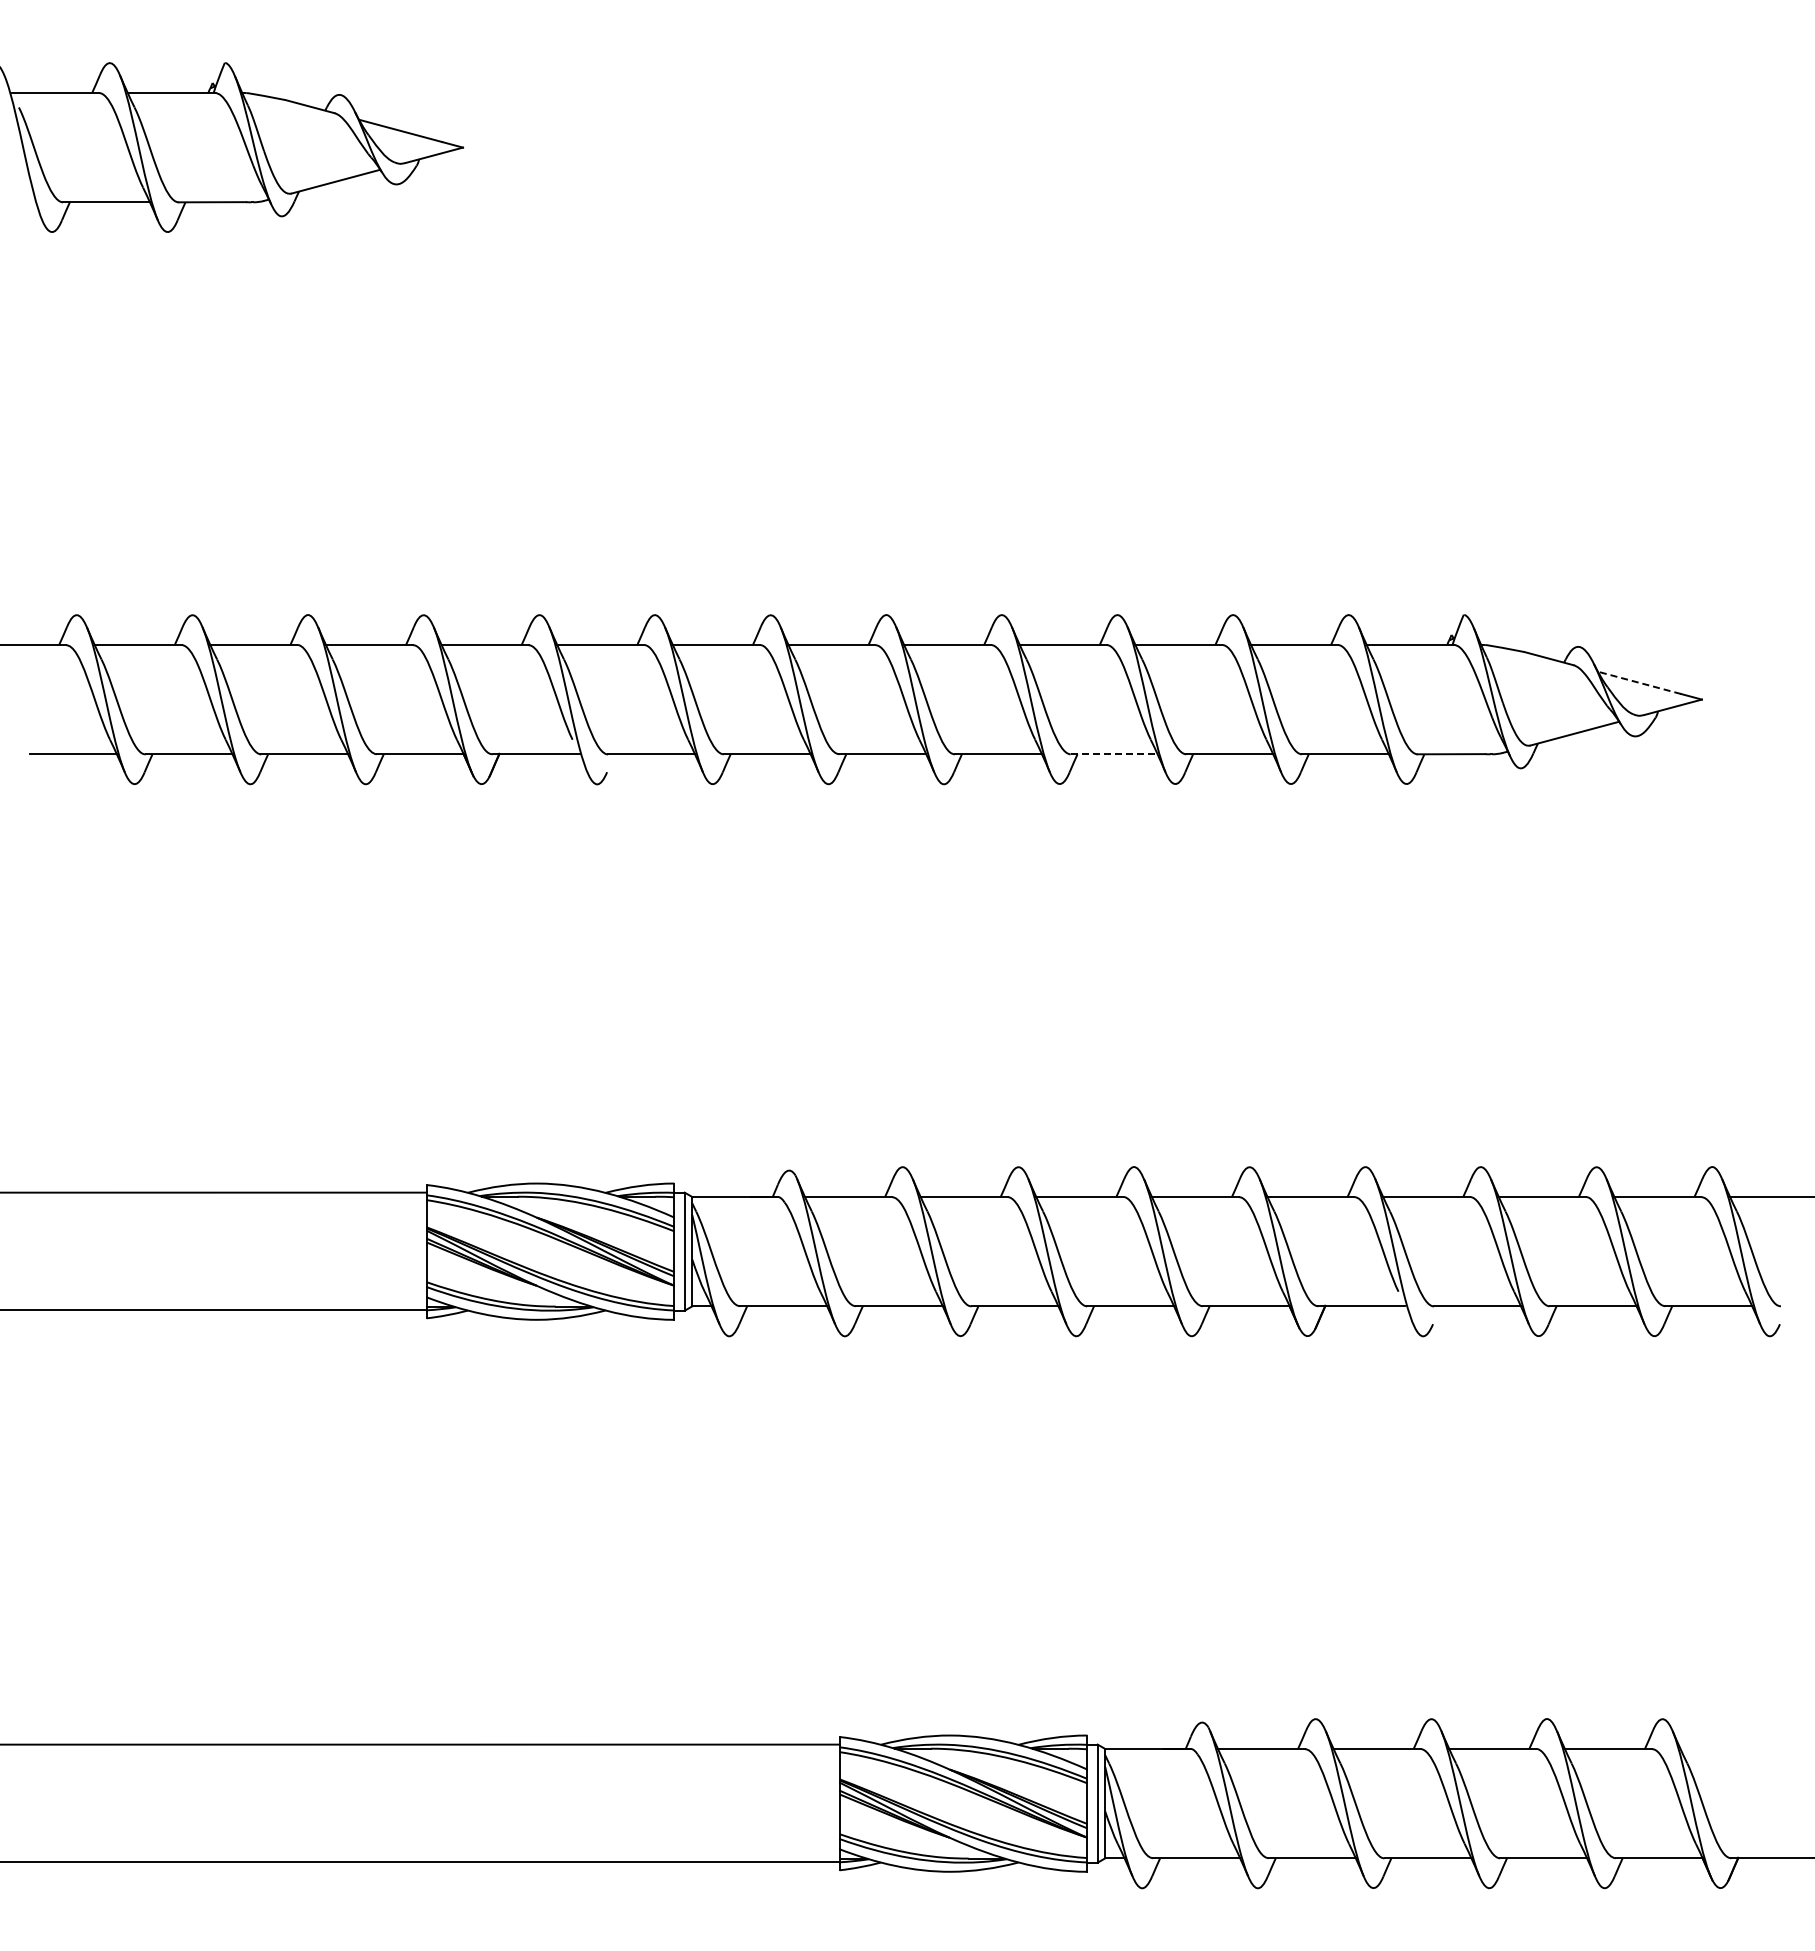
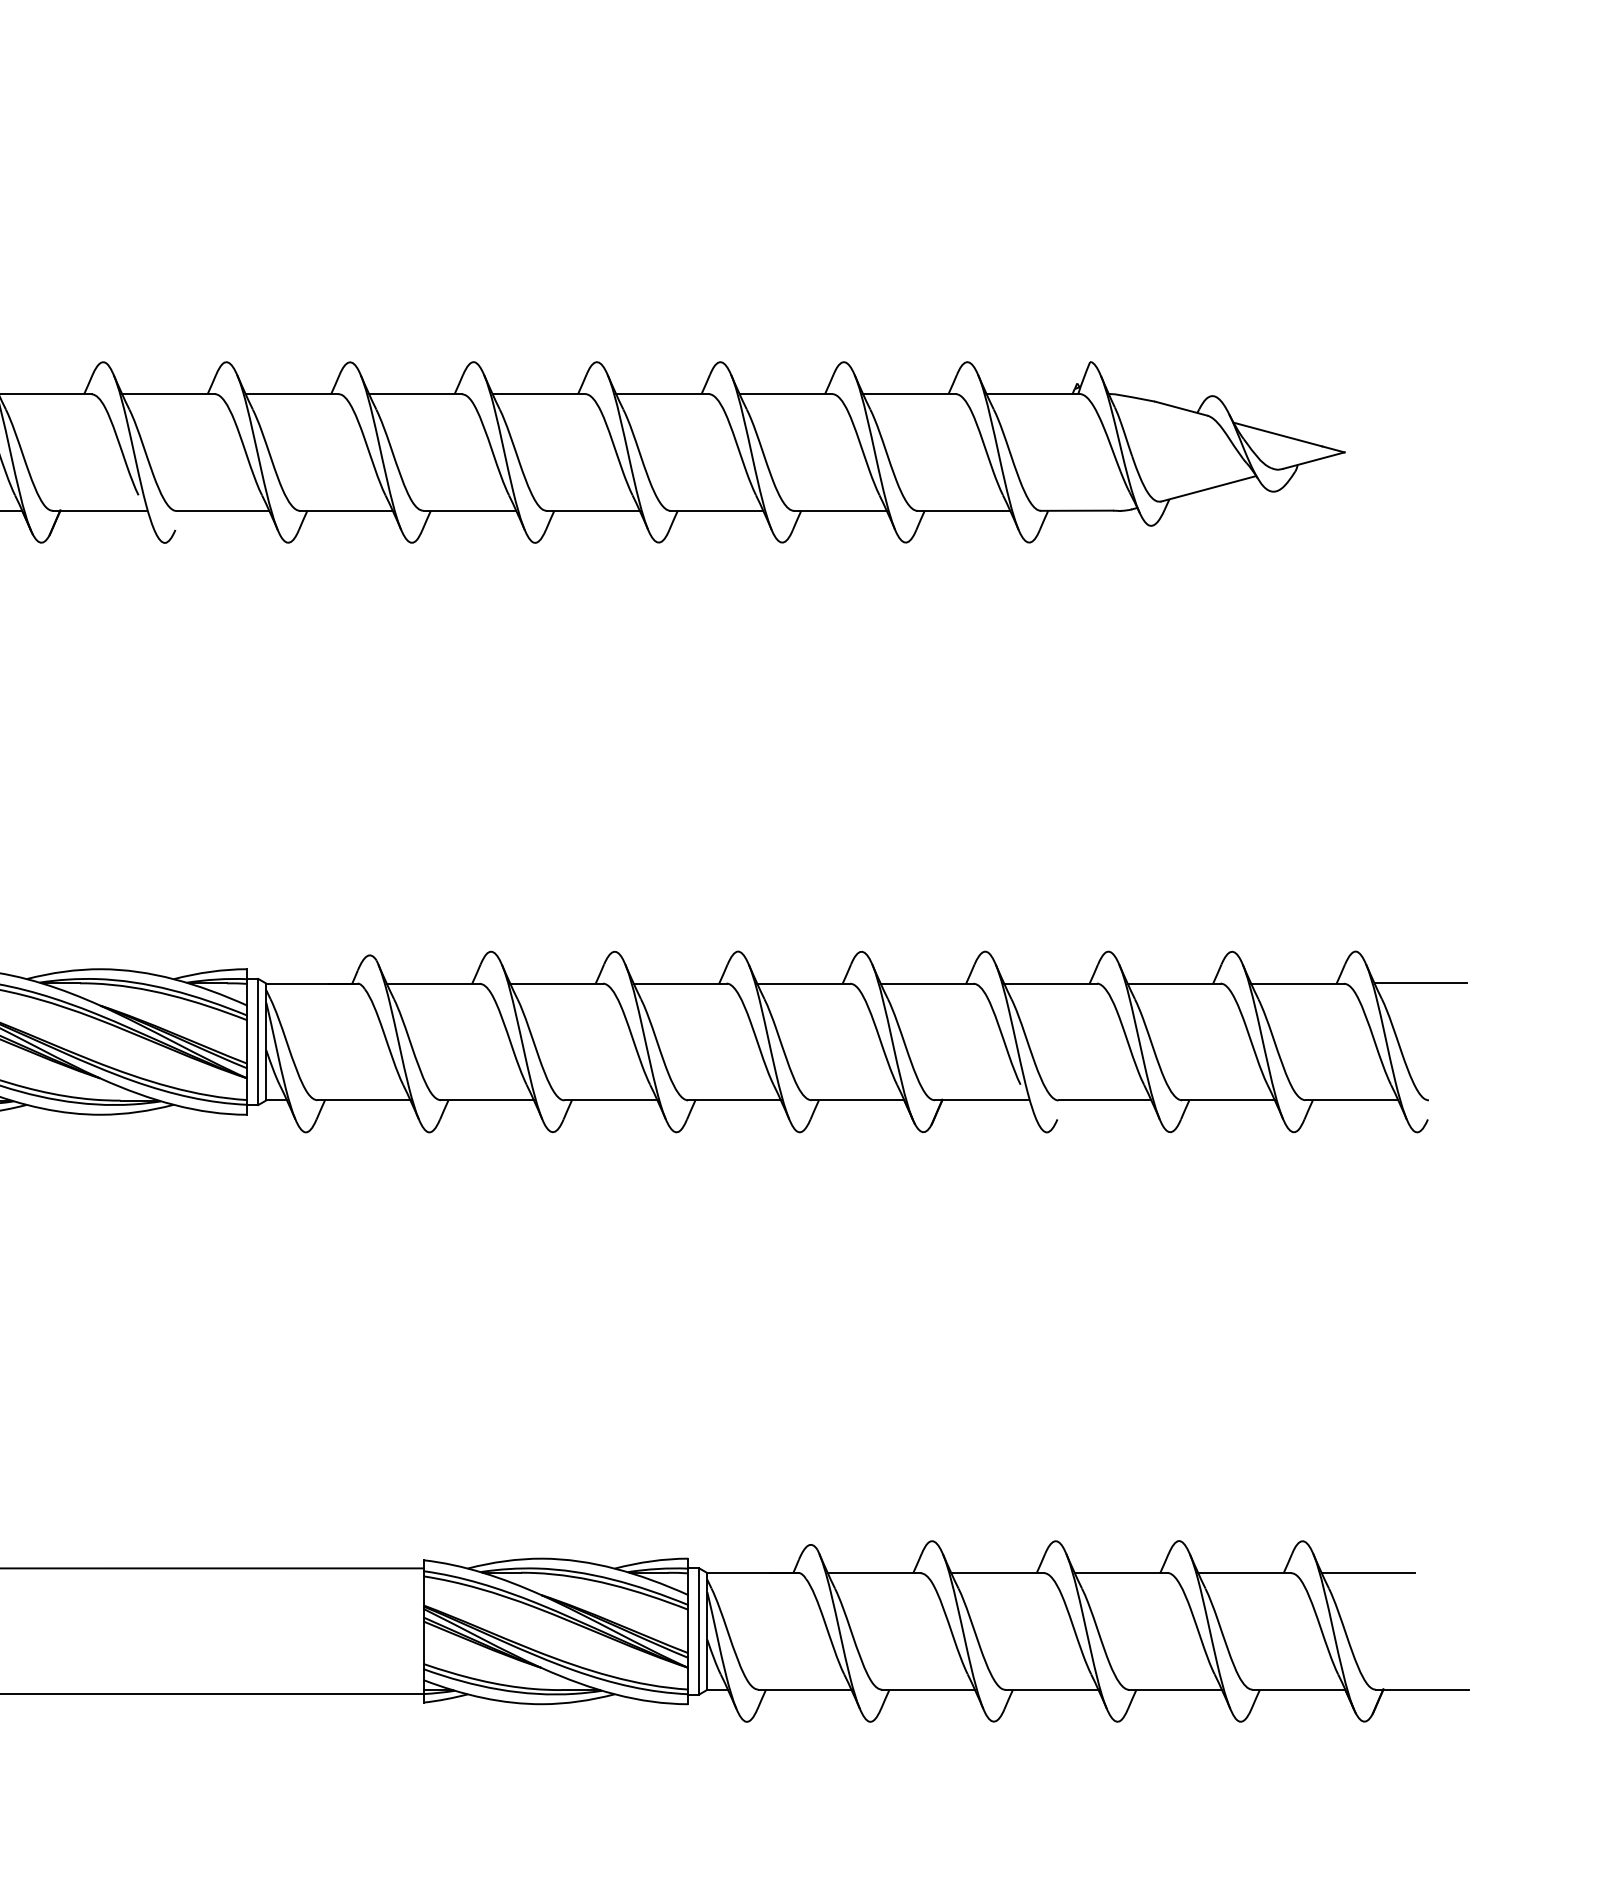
line: (1639, 682) -> (1277, 434), dashed -> solid
line: (1114, 754) -> (717, 511), dashed -> solid
line: (1723, 1748) -> (1367, 1572), added

